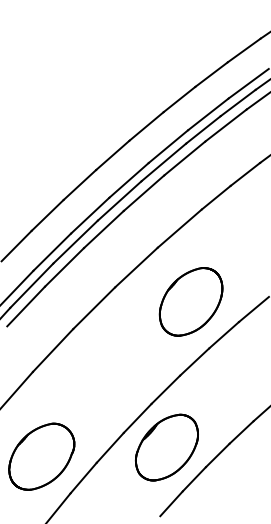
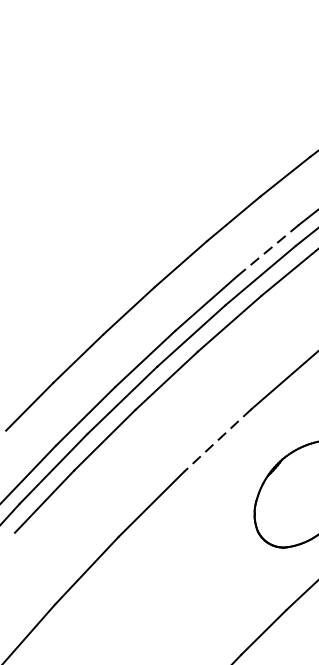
line: (168, 146) -> (268, 250), solid -> dashed
line: (136, 267) -> (217, 440), solid -> dashed

